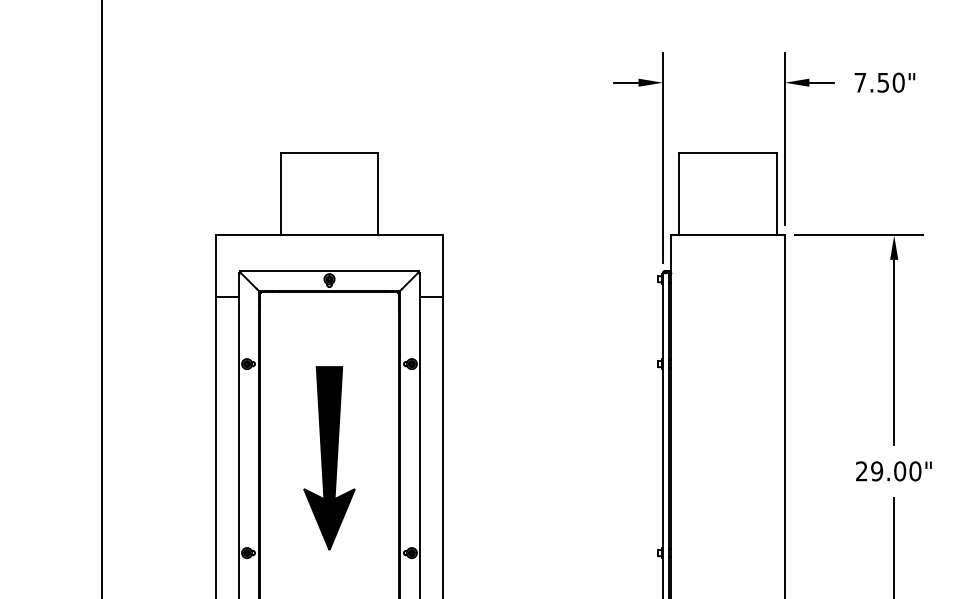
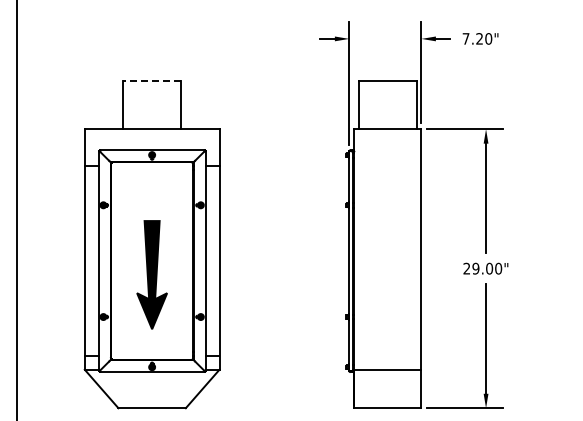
text: (883, 82) -> (479, 38), 7.50" -> 7.20"
line: (330, 153) -> (152, 80), solid -> dashed
part: (328, 457) -> (151, 274), moved

